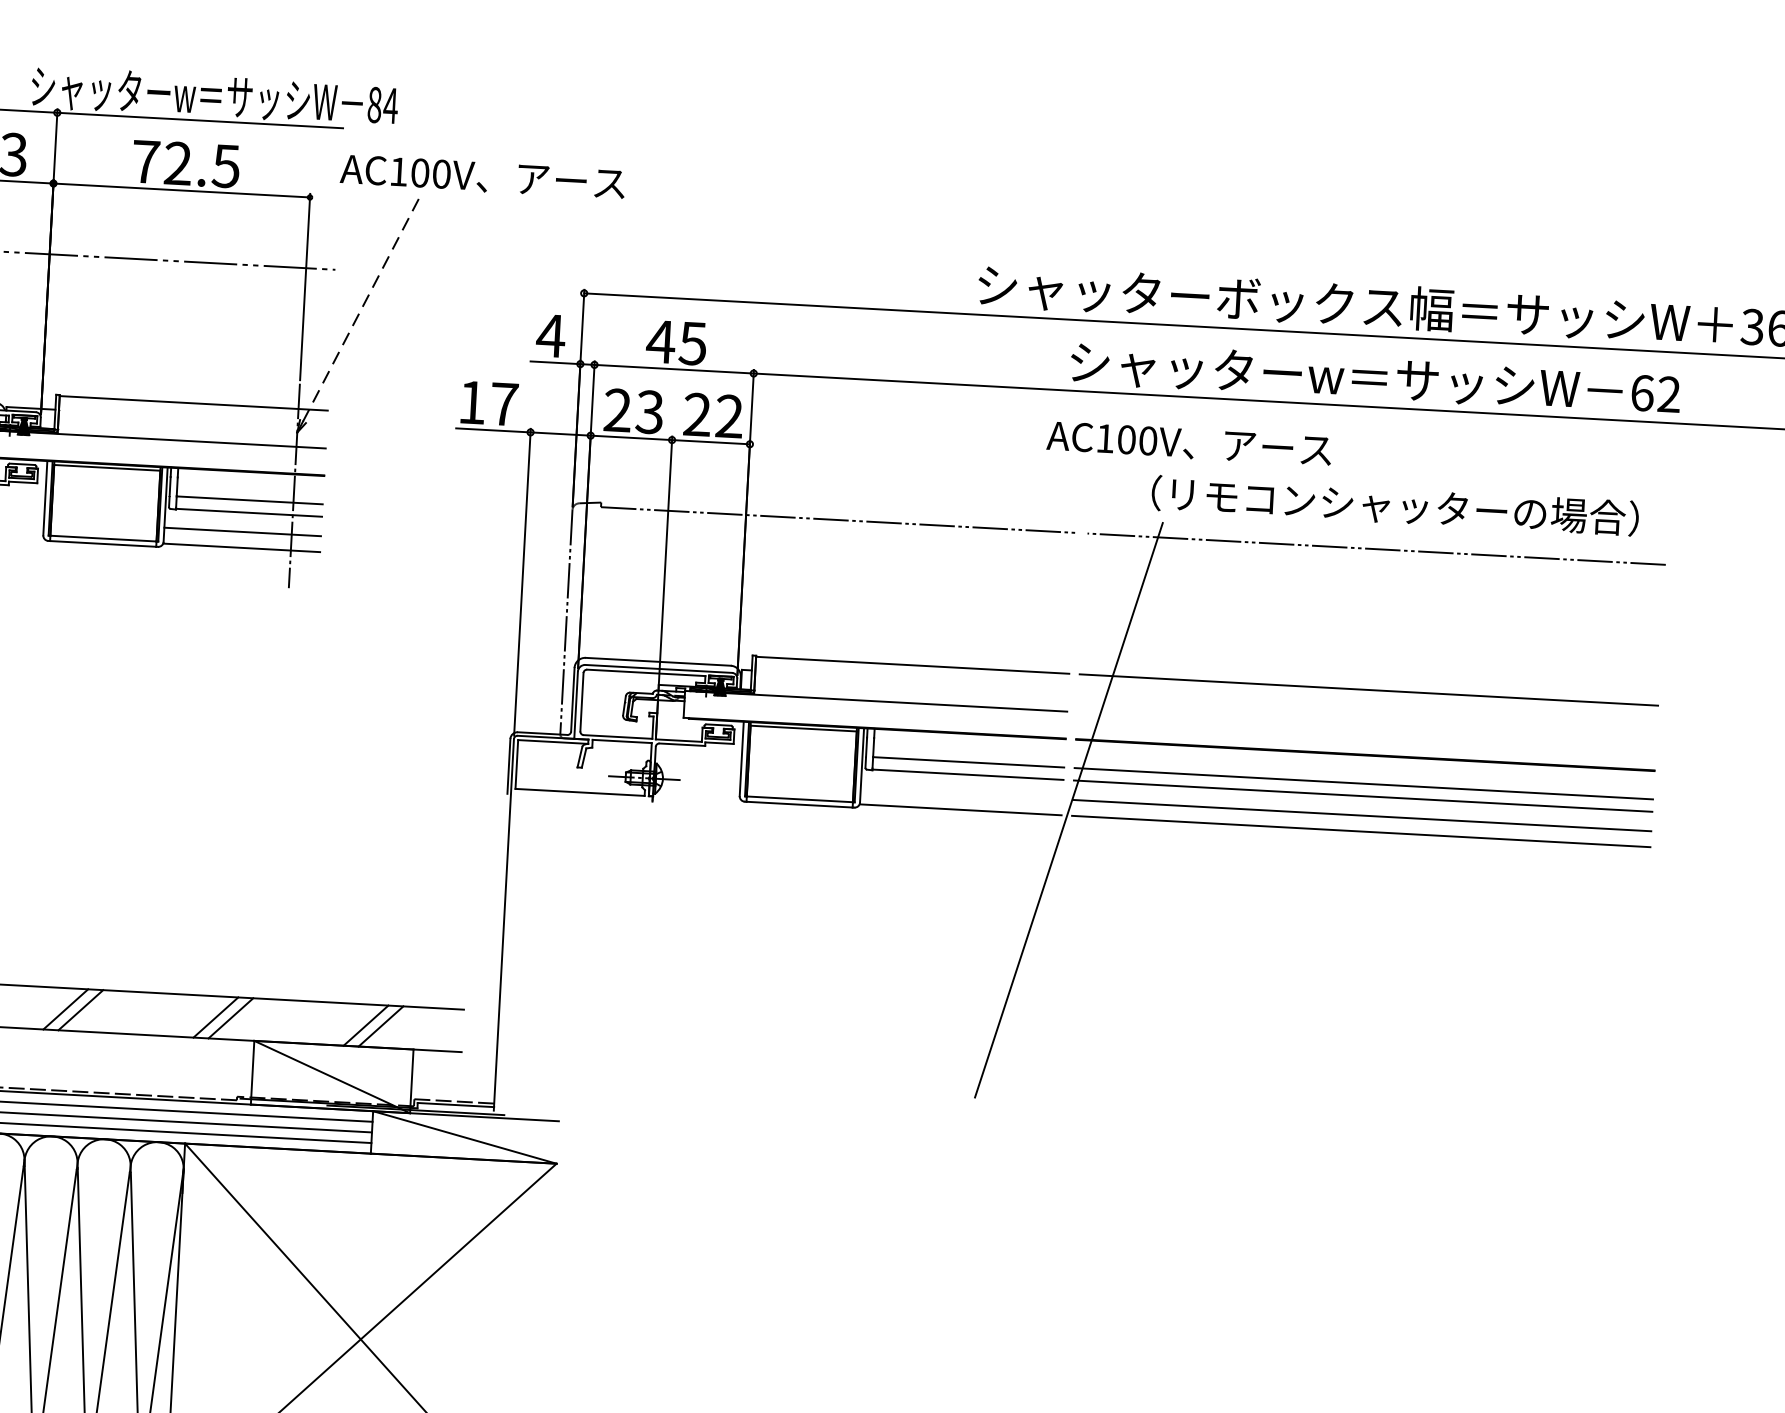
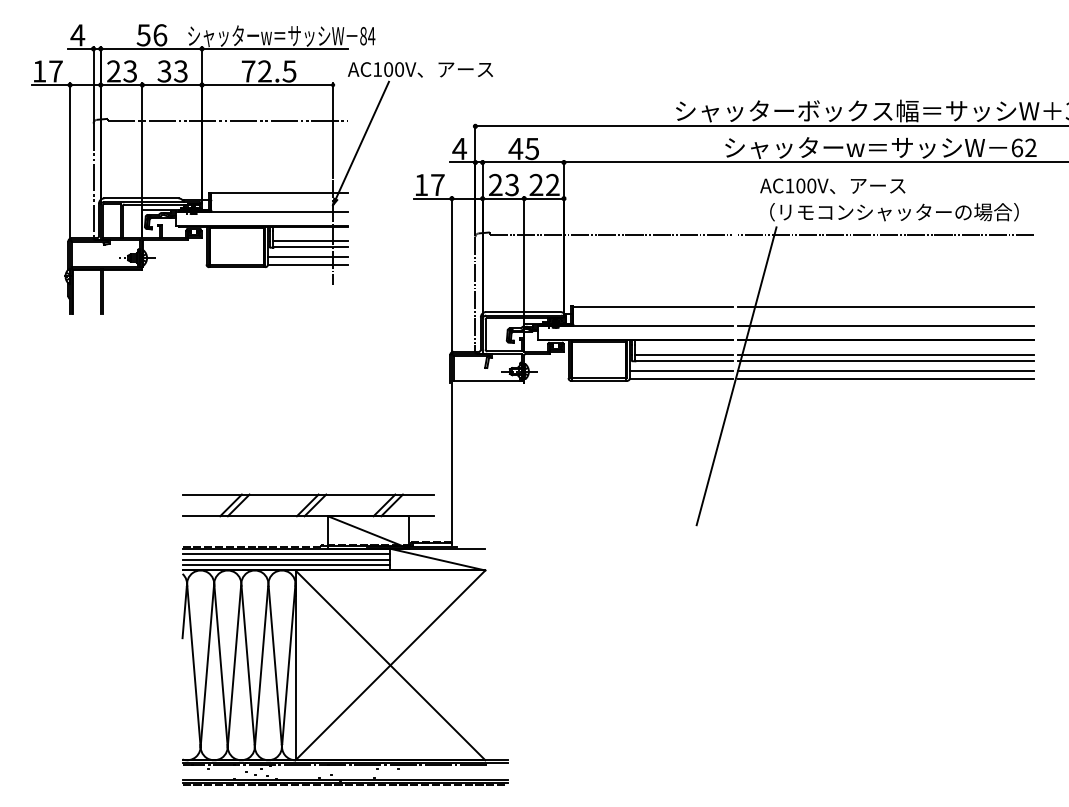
line: (361, 309) -> (362, 140), dashed -> solid
text: (1188, 442) -> (832, 185), moved
line: (1365, 728) -> (885, 326), added
line: (961, 793) -> (681, 370), added

